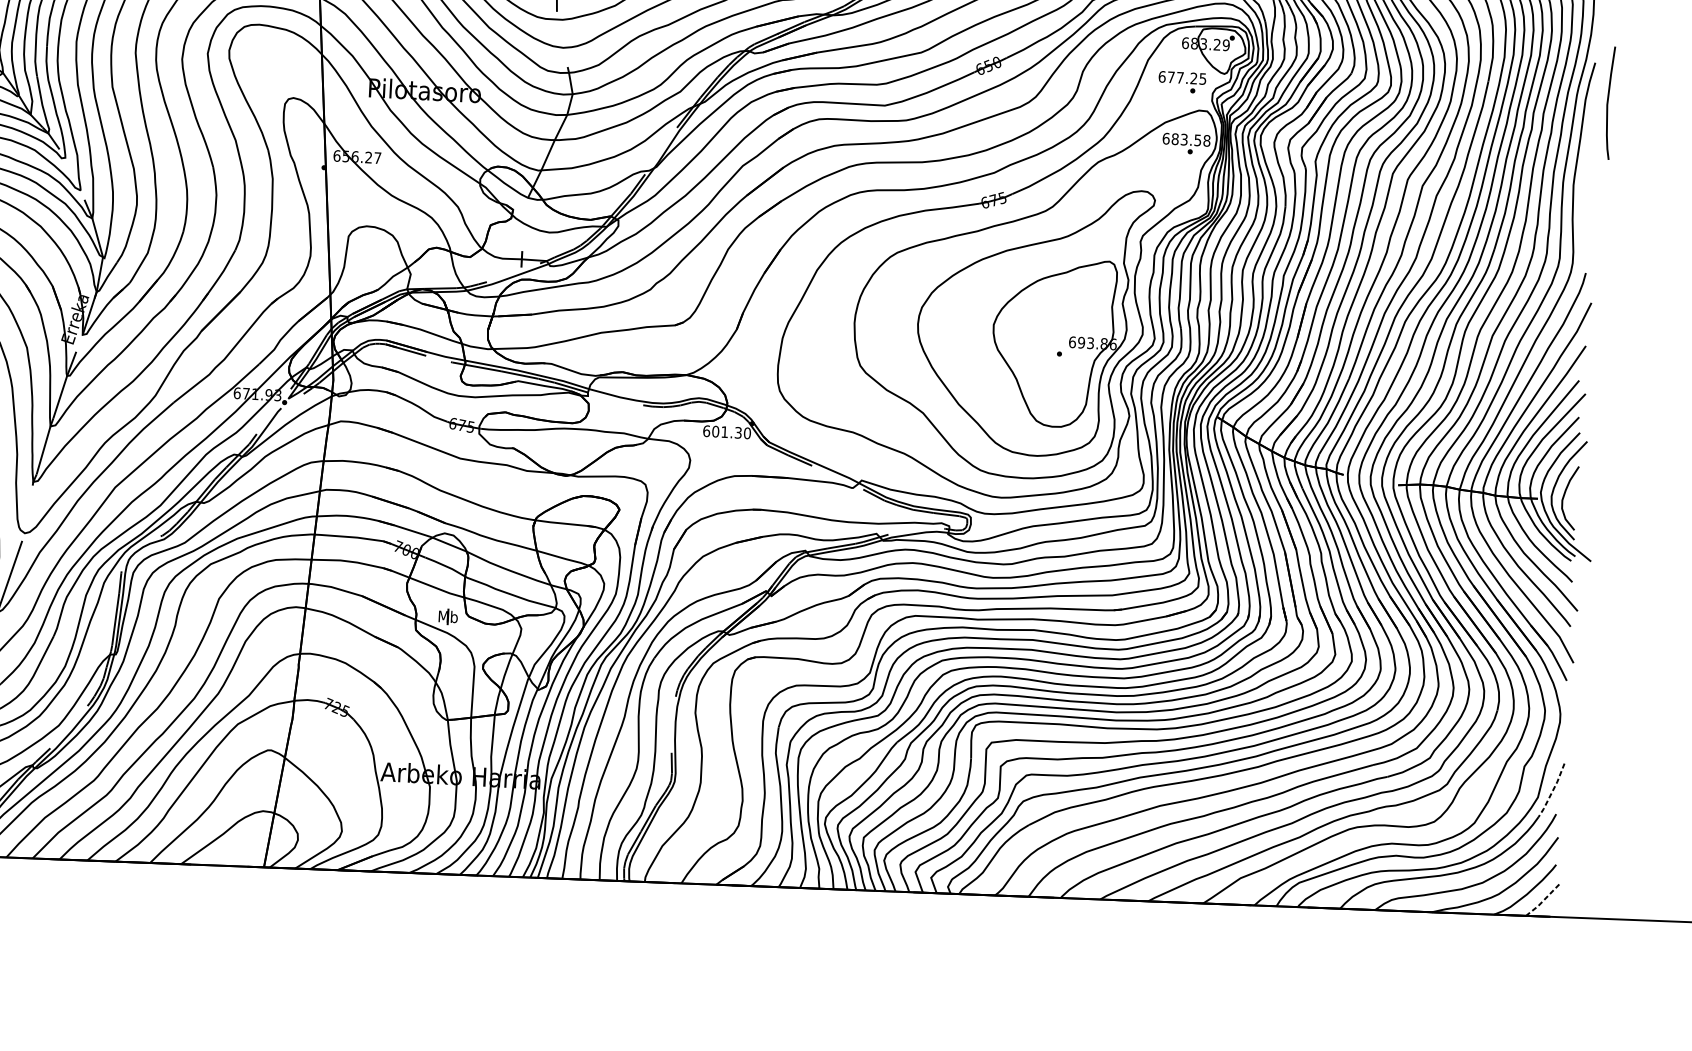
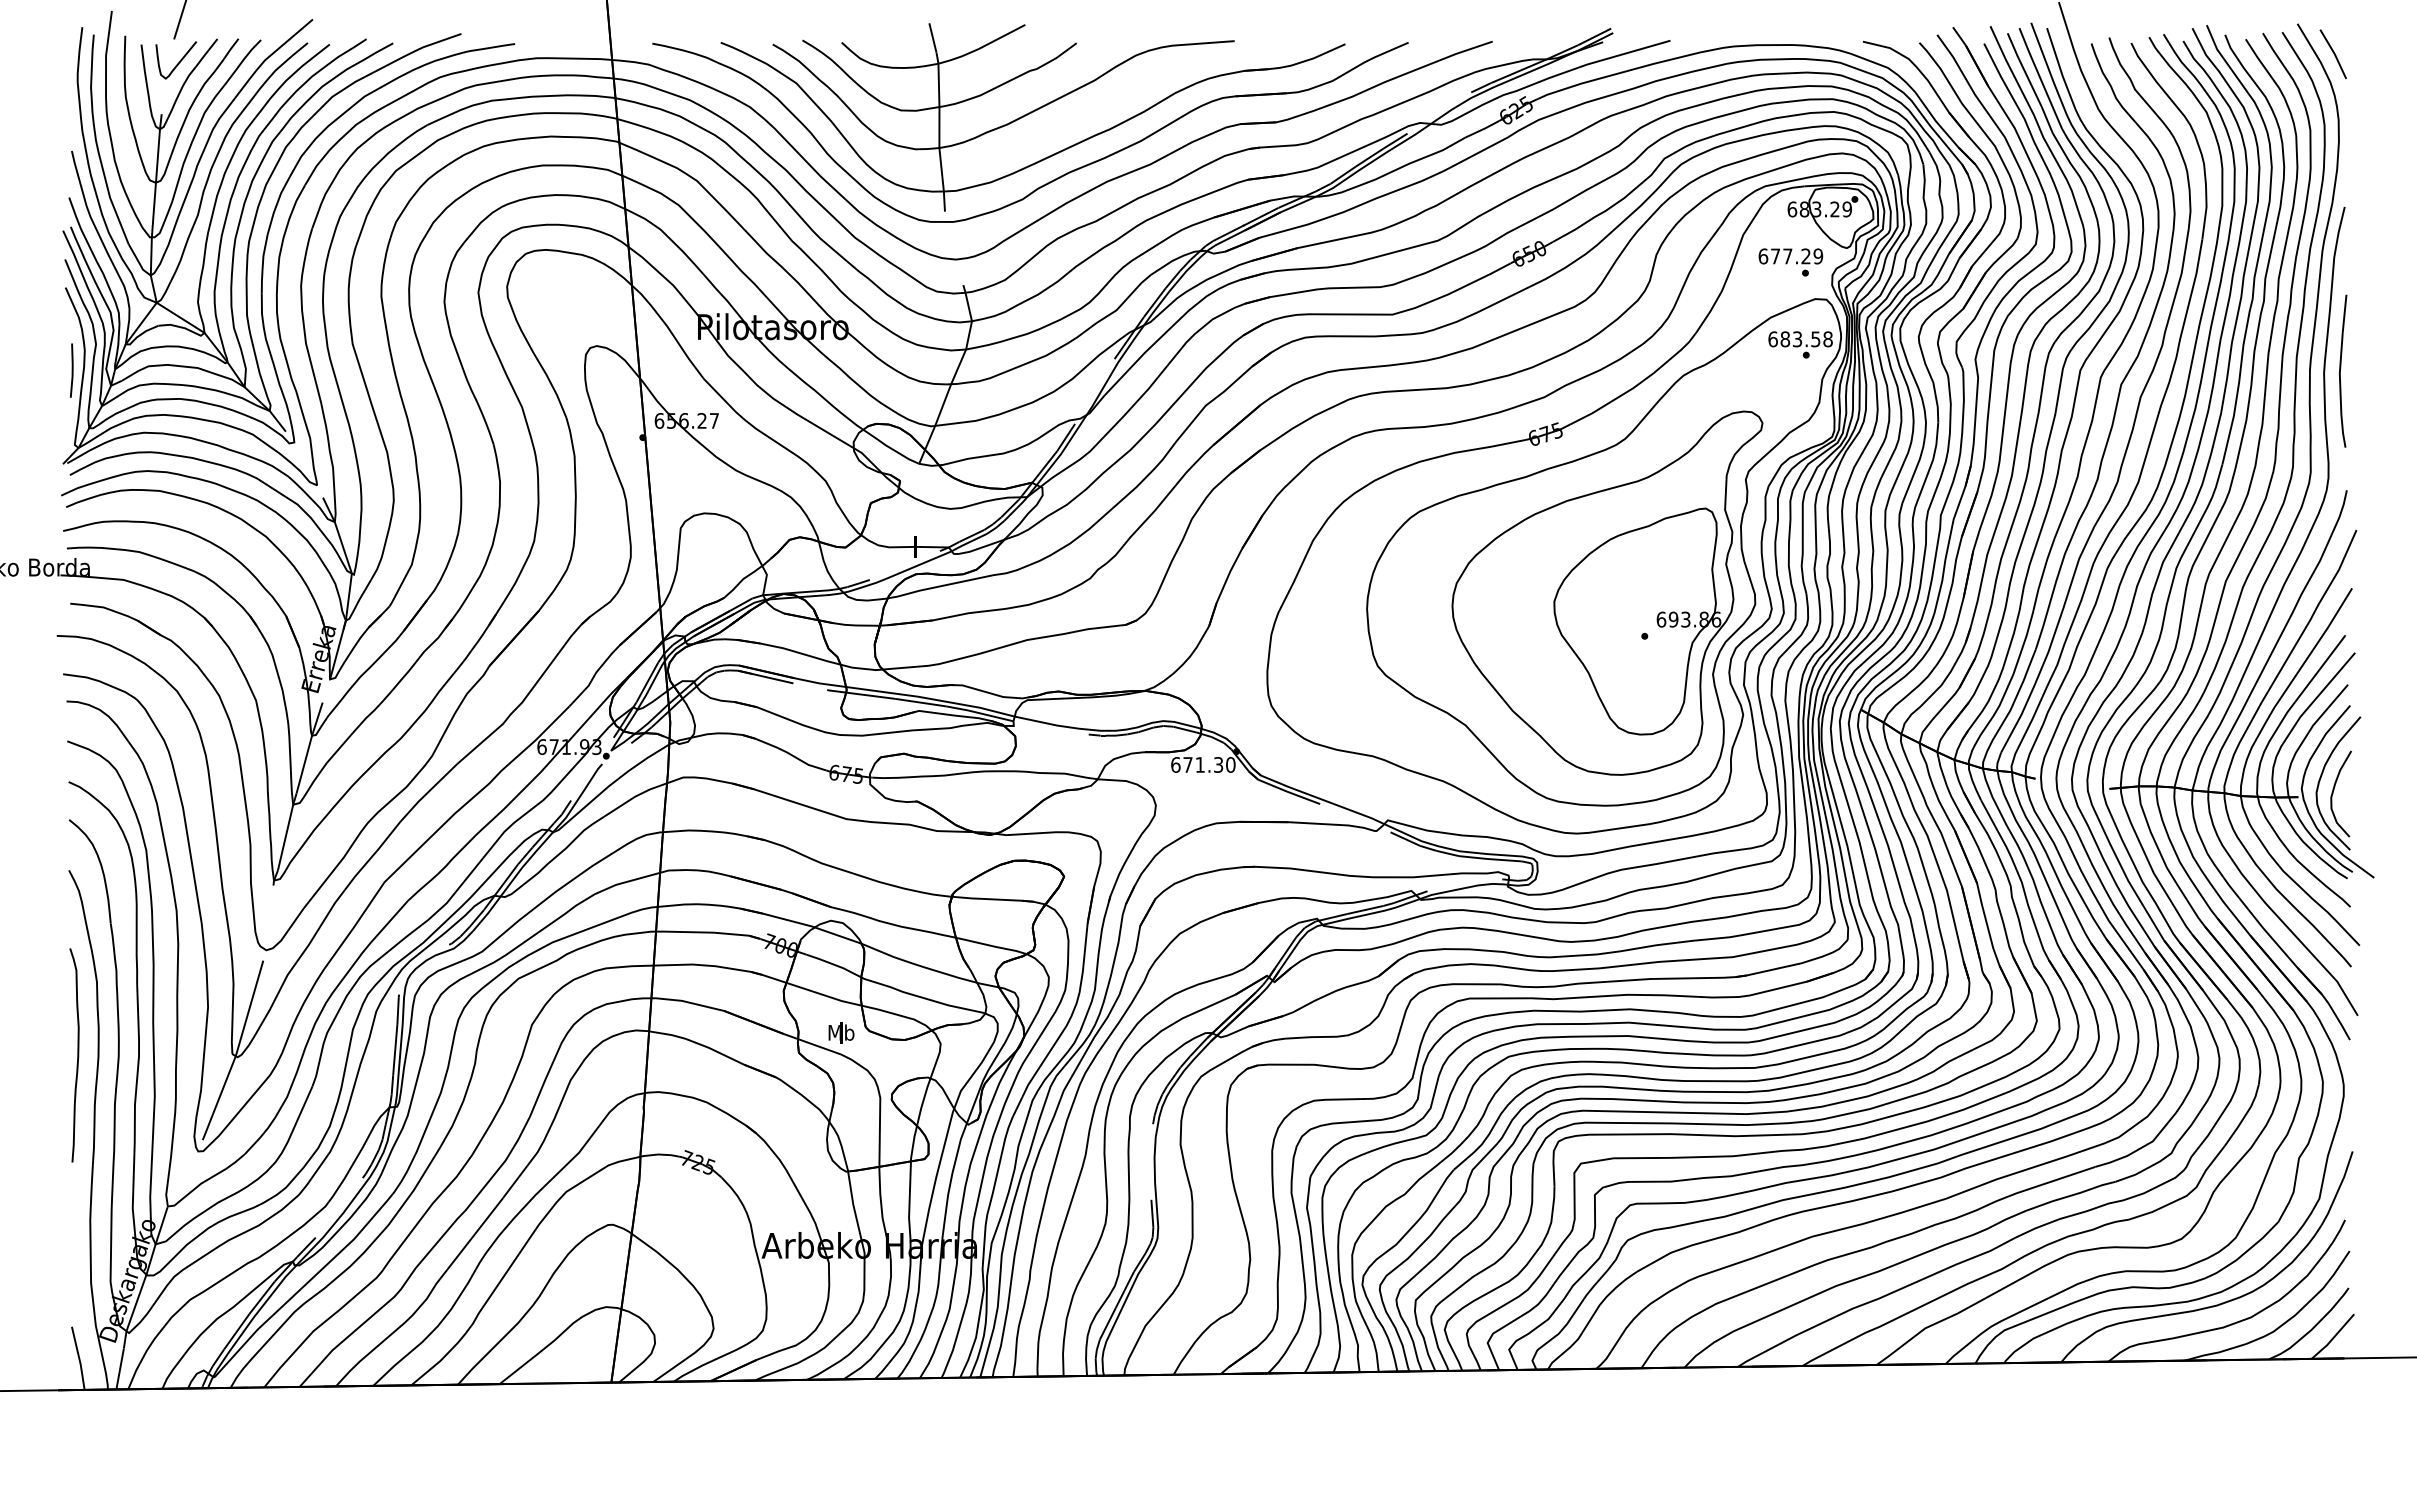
text: (1203, 79) -> (1818, 256), 677.25 -> 677.29
curve: (1607, 102) -> (2340, 370), moved
text: (715, 431) -> (1187, 764), 601.30 -> 671.30
line: (1552, 791) -> (2338, 1189), dashed -> solid
line: (1543, 901) -> (2333, 1338), dashed -> solid

